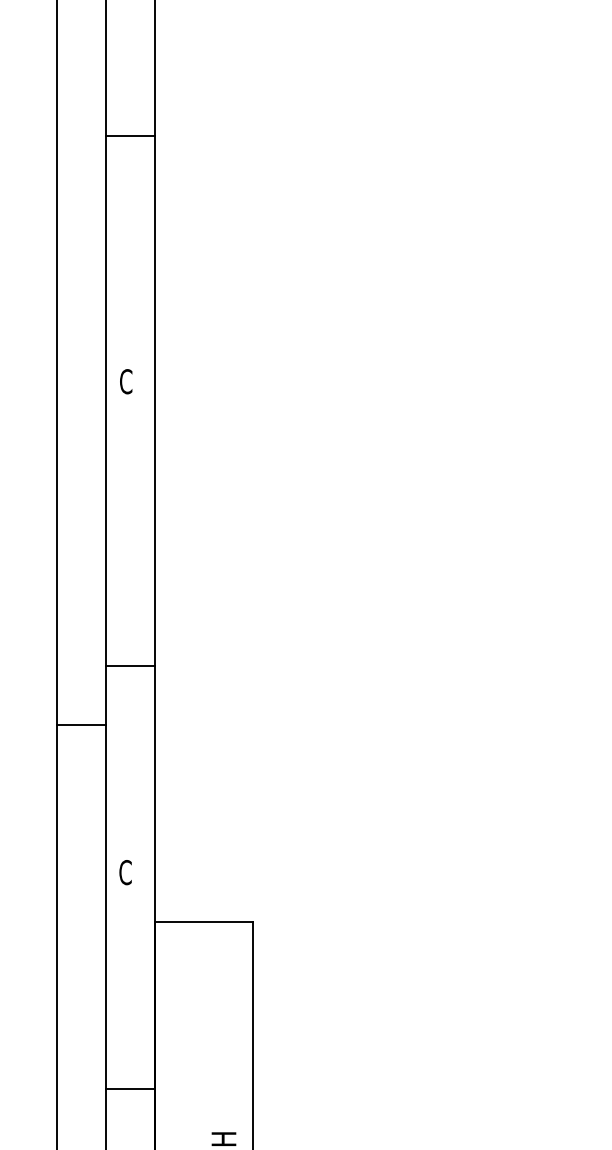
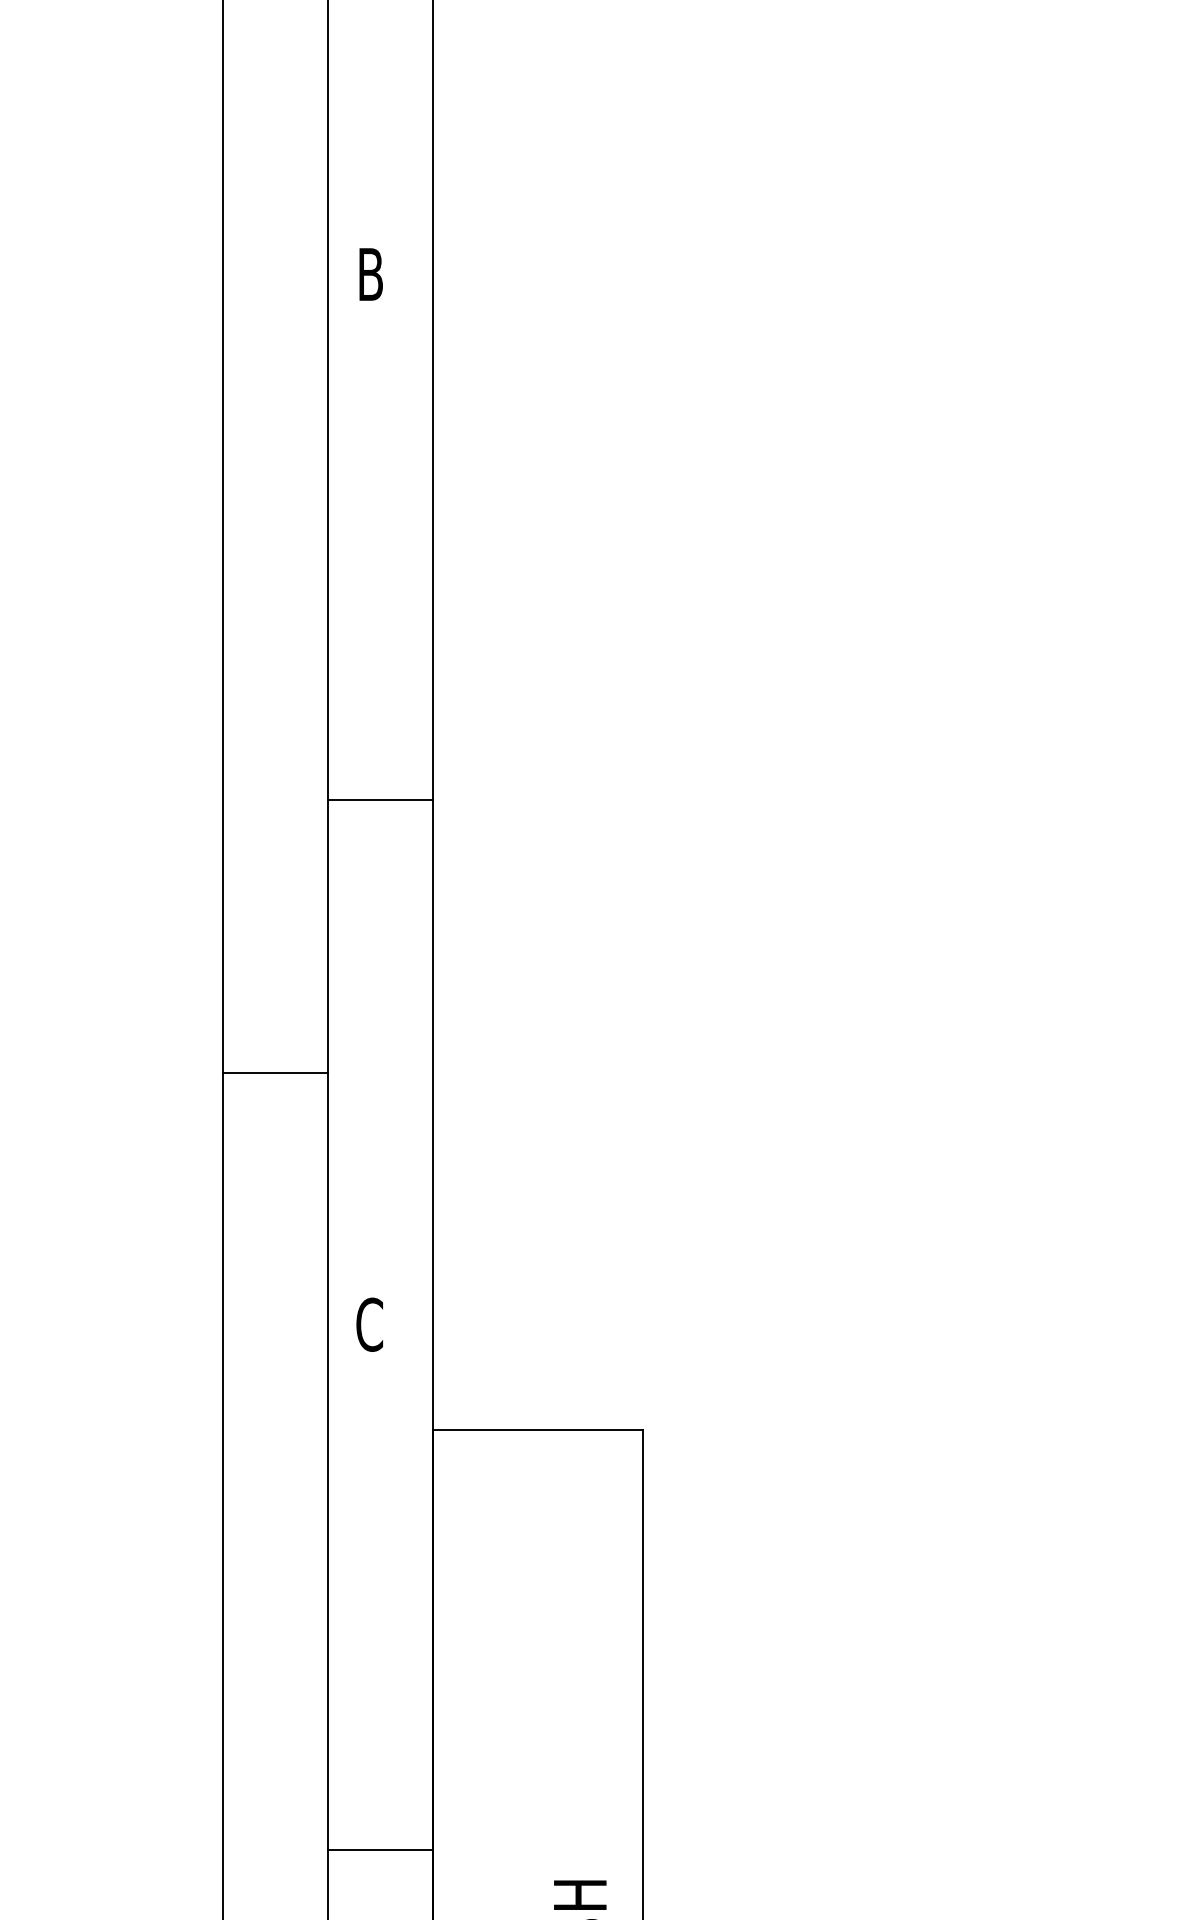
text: (126, 381) -> (371, 274), C -> B
line: (130, 666) -> (380, 800), moved
line: (81, 724) -> (275, 1072), moved
line: (130, 1089) -> (380, 1850), moved

